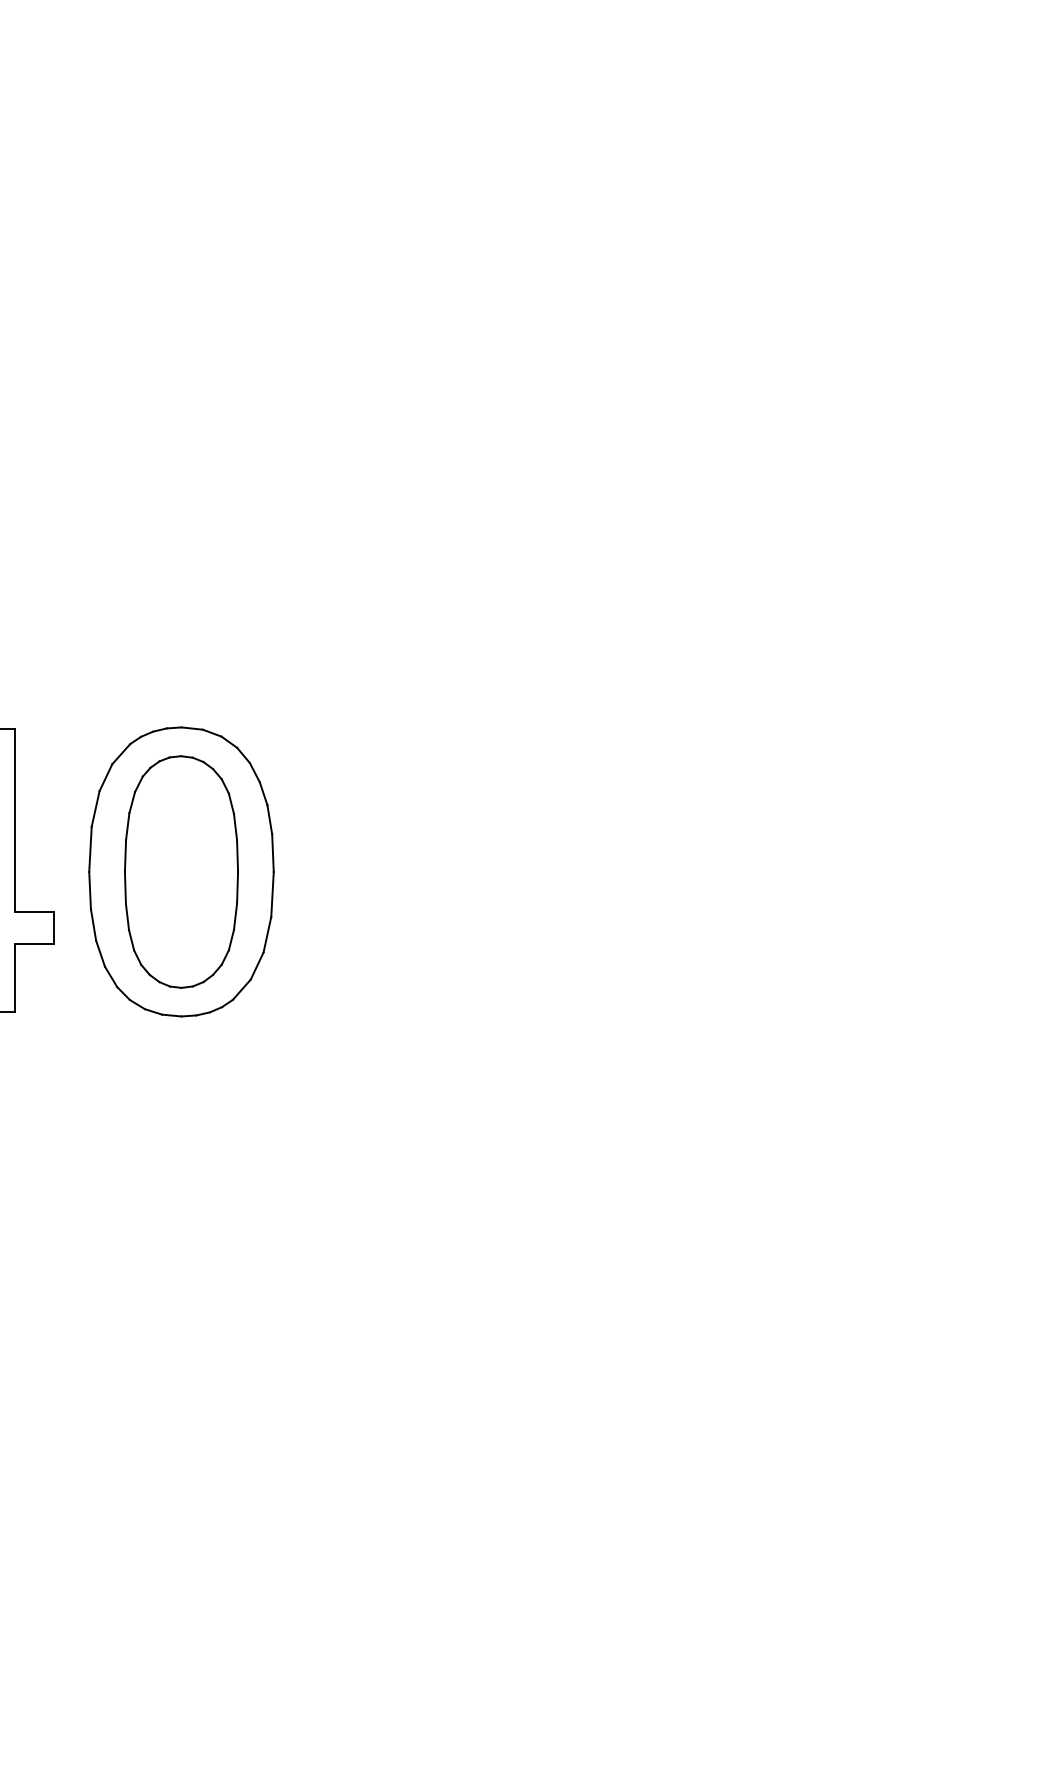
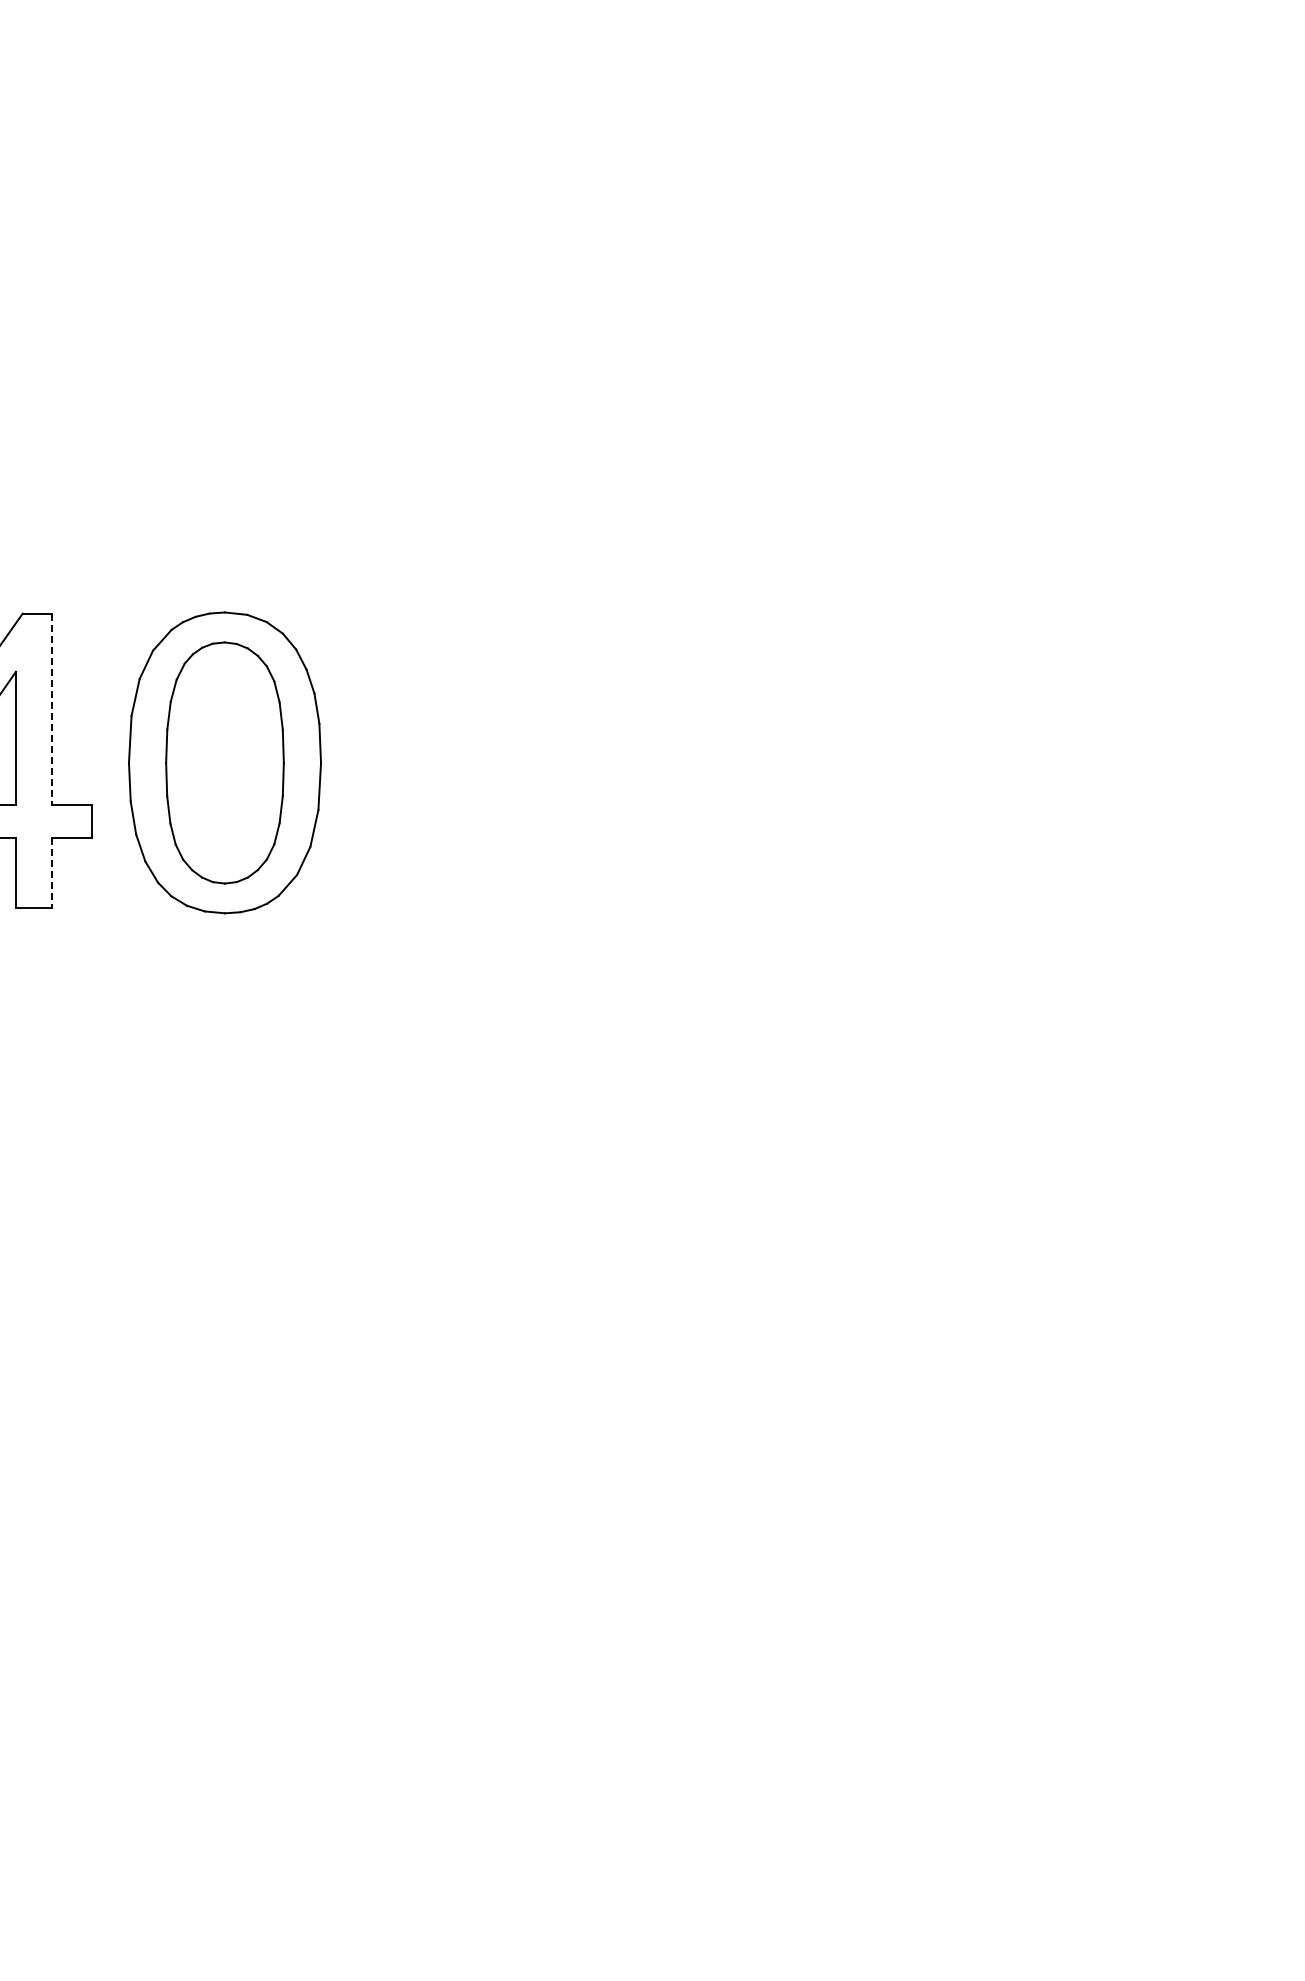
line: (15, 820) -> (52, 709), solid -> dashed
line: (15, 978) -> (52, 873), solid -> dashed

